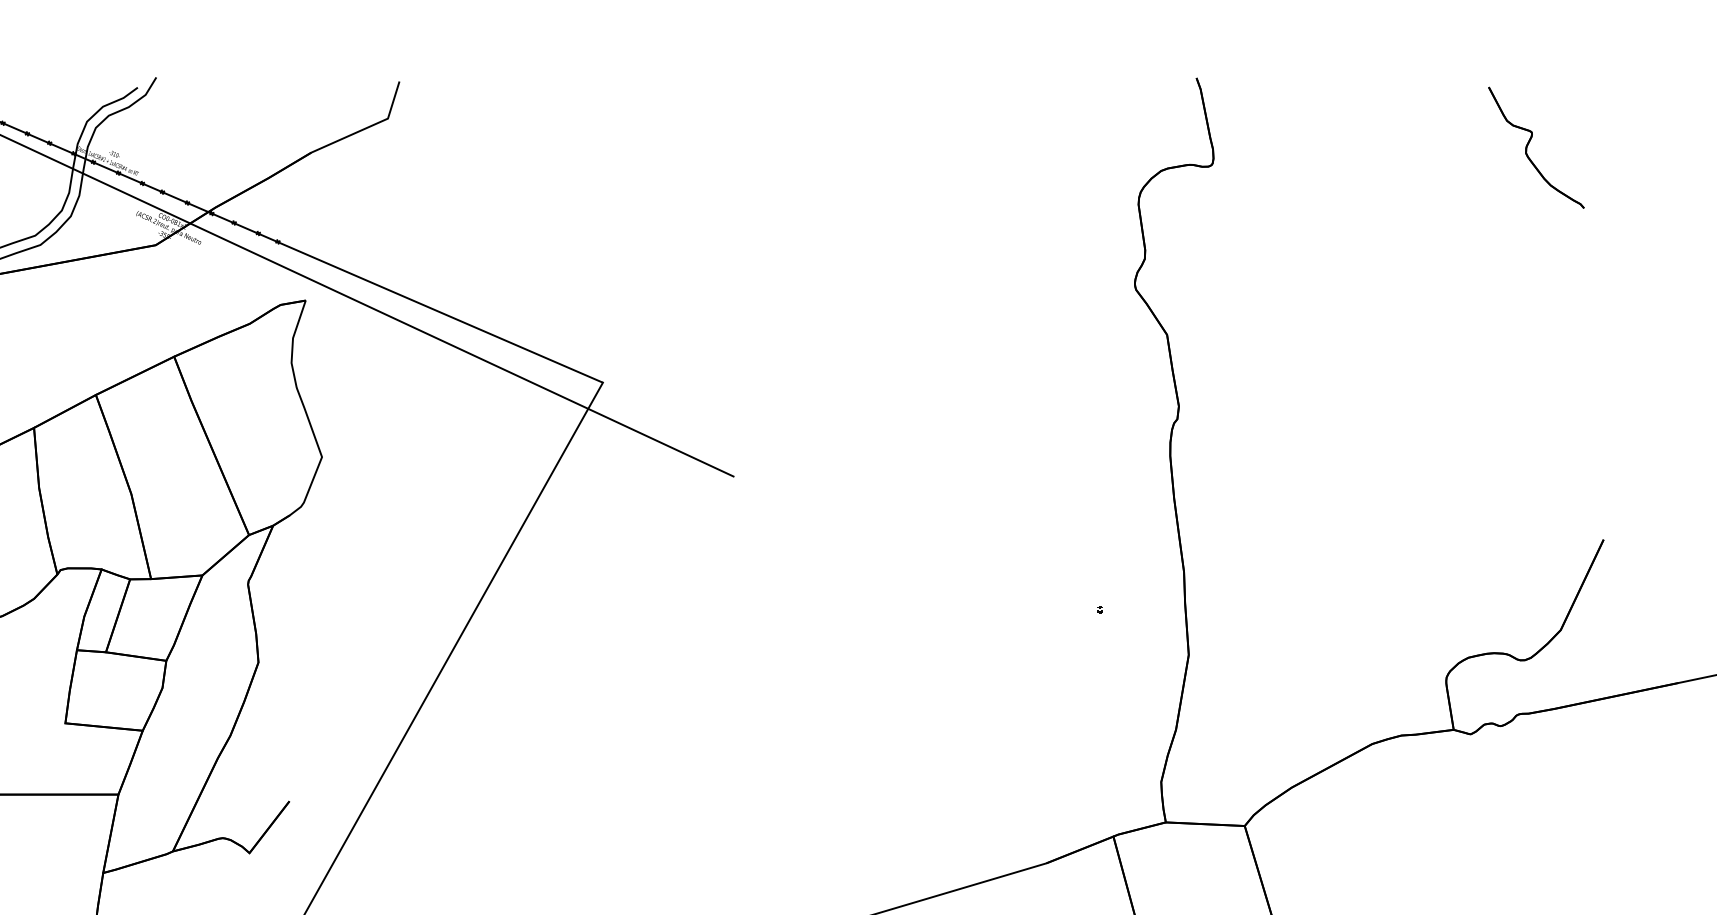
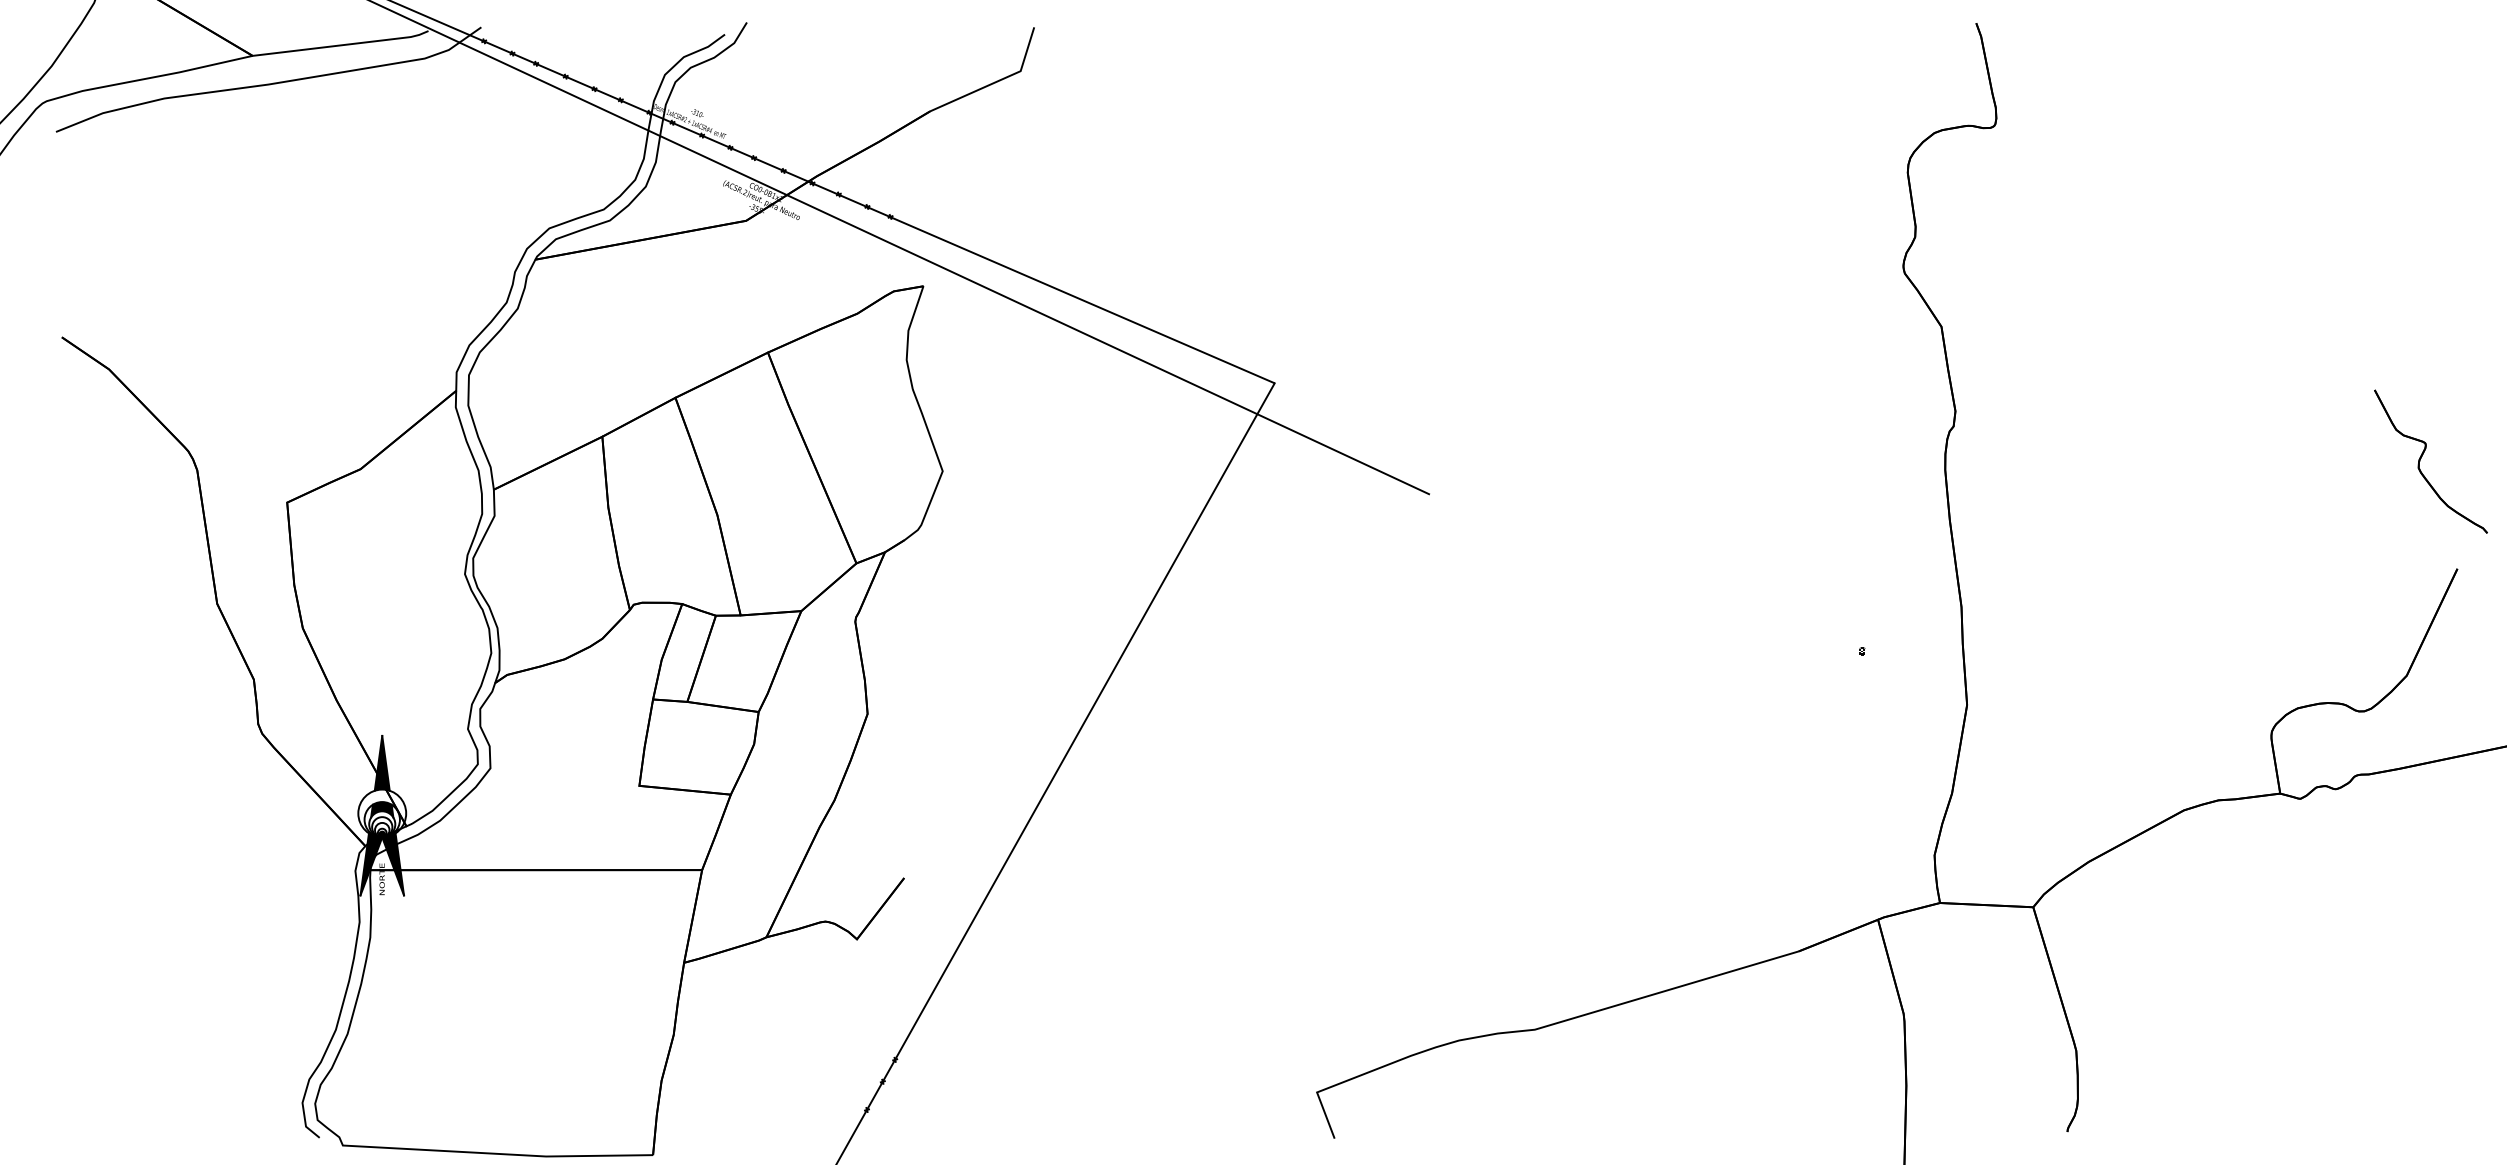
part: (1529, 143) -> (2422, 456), moved

